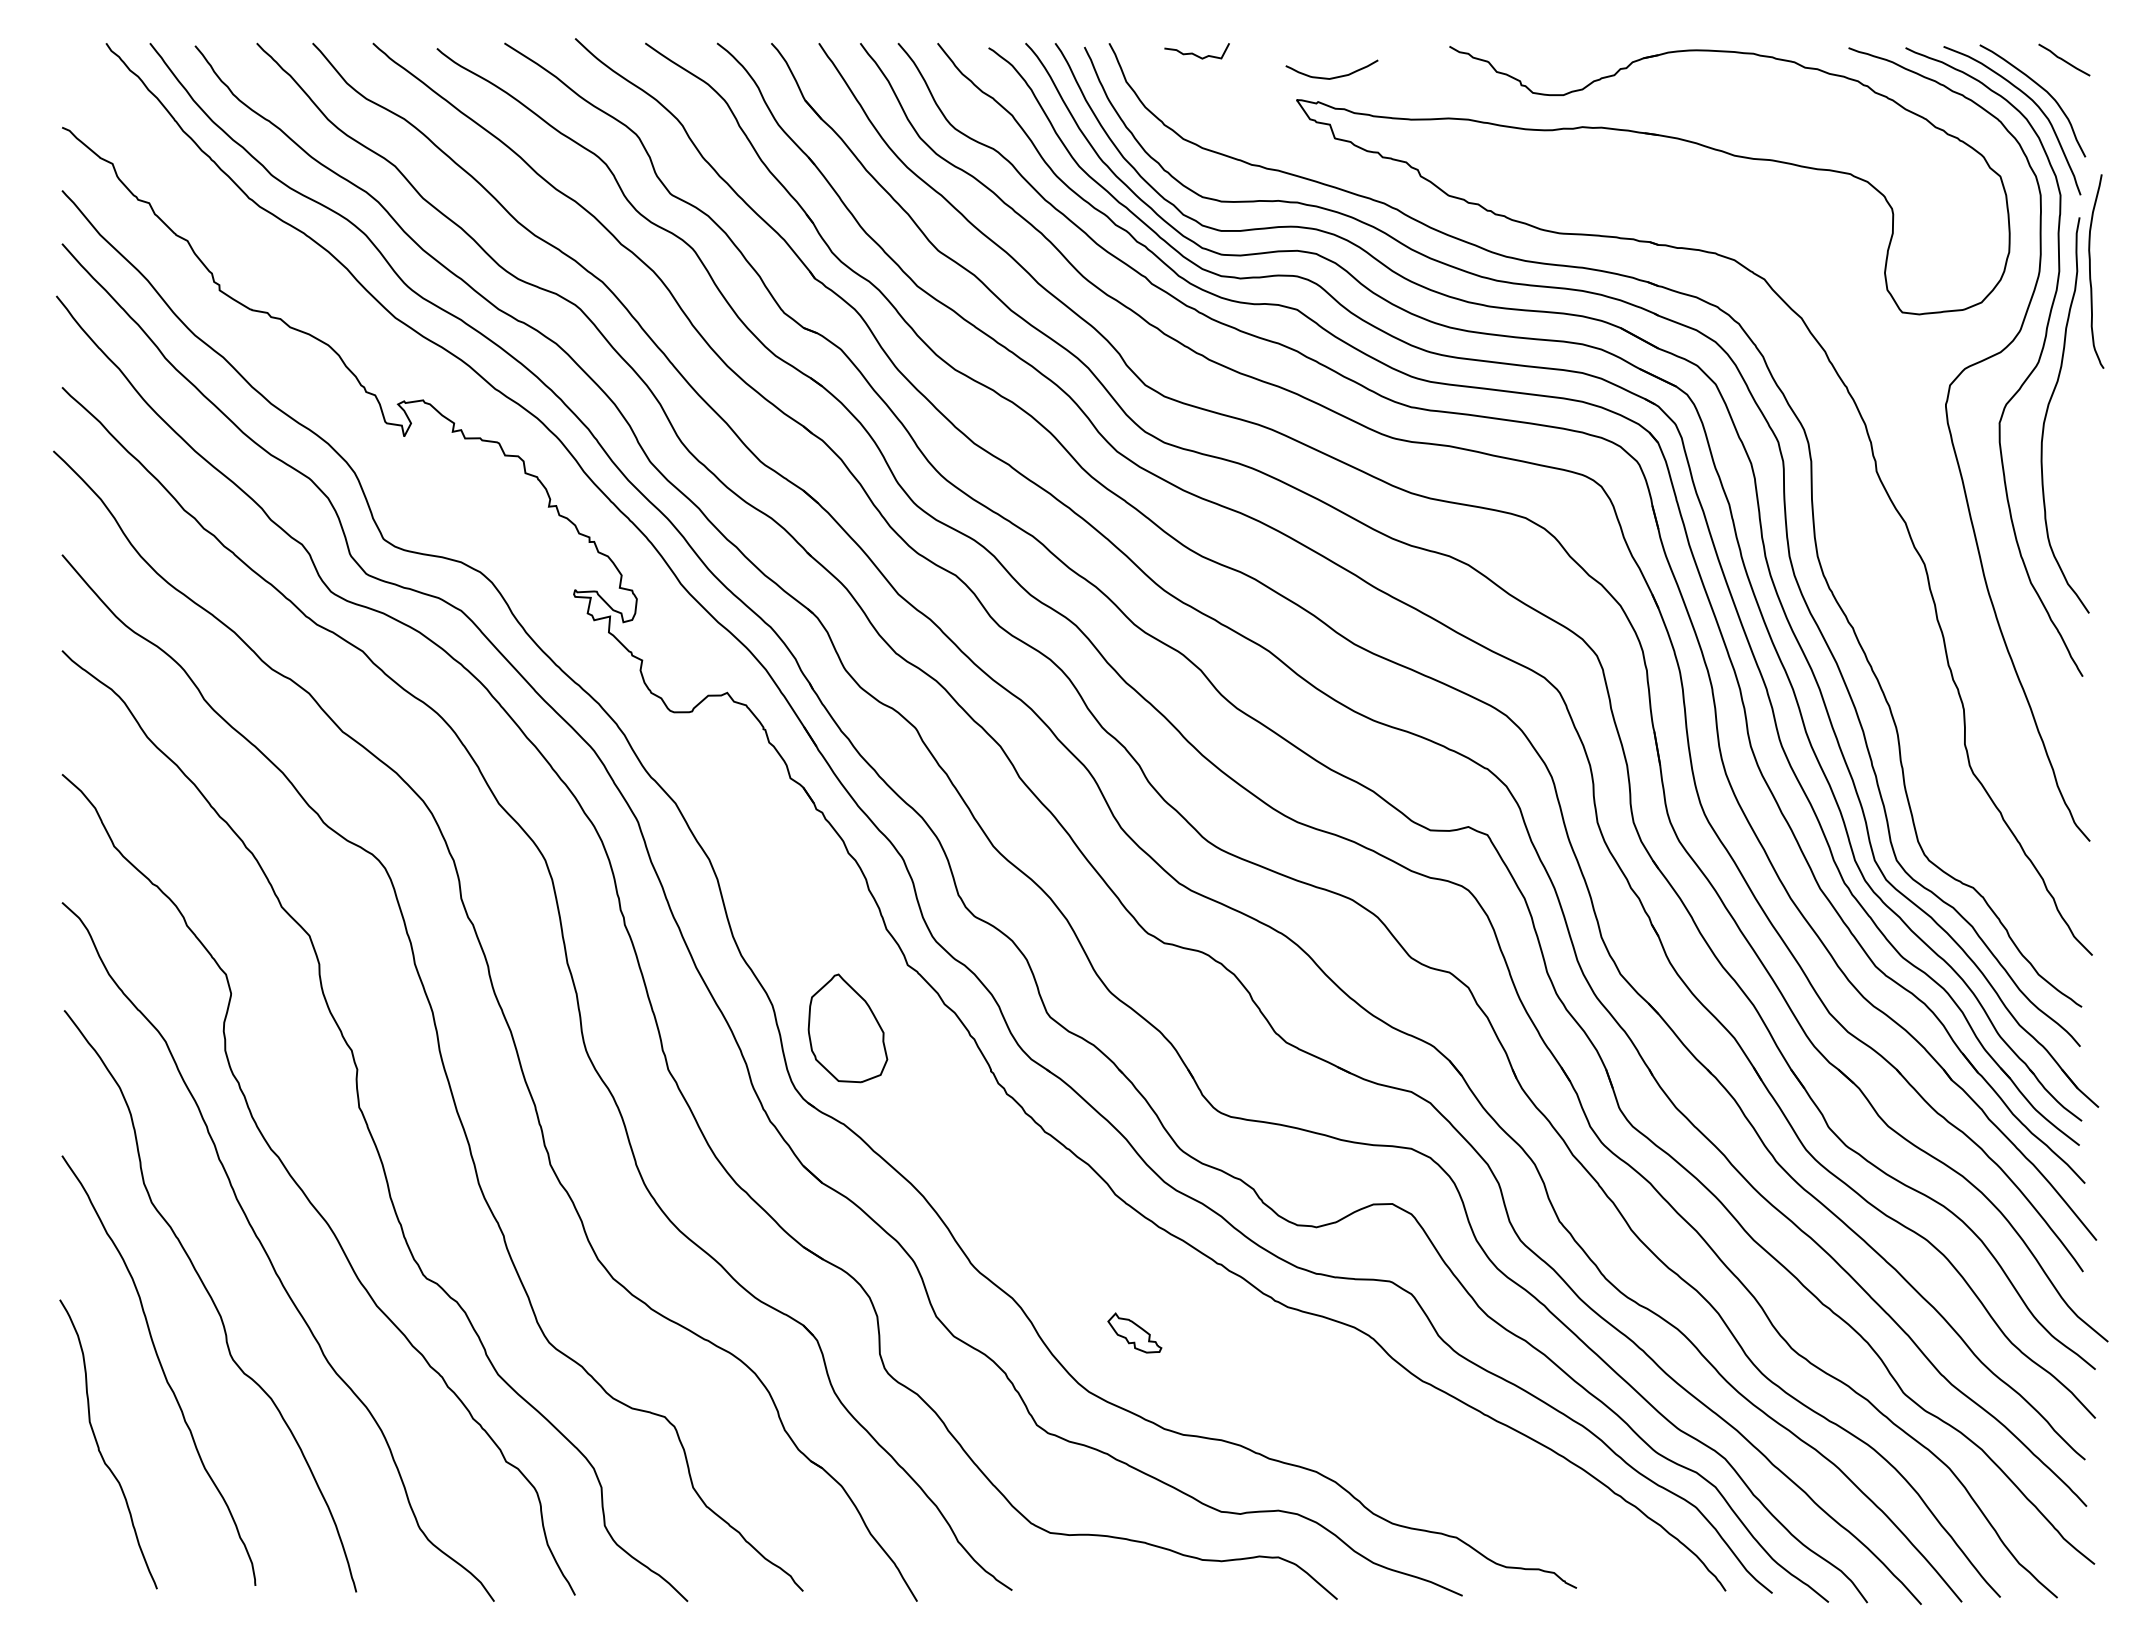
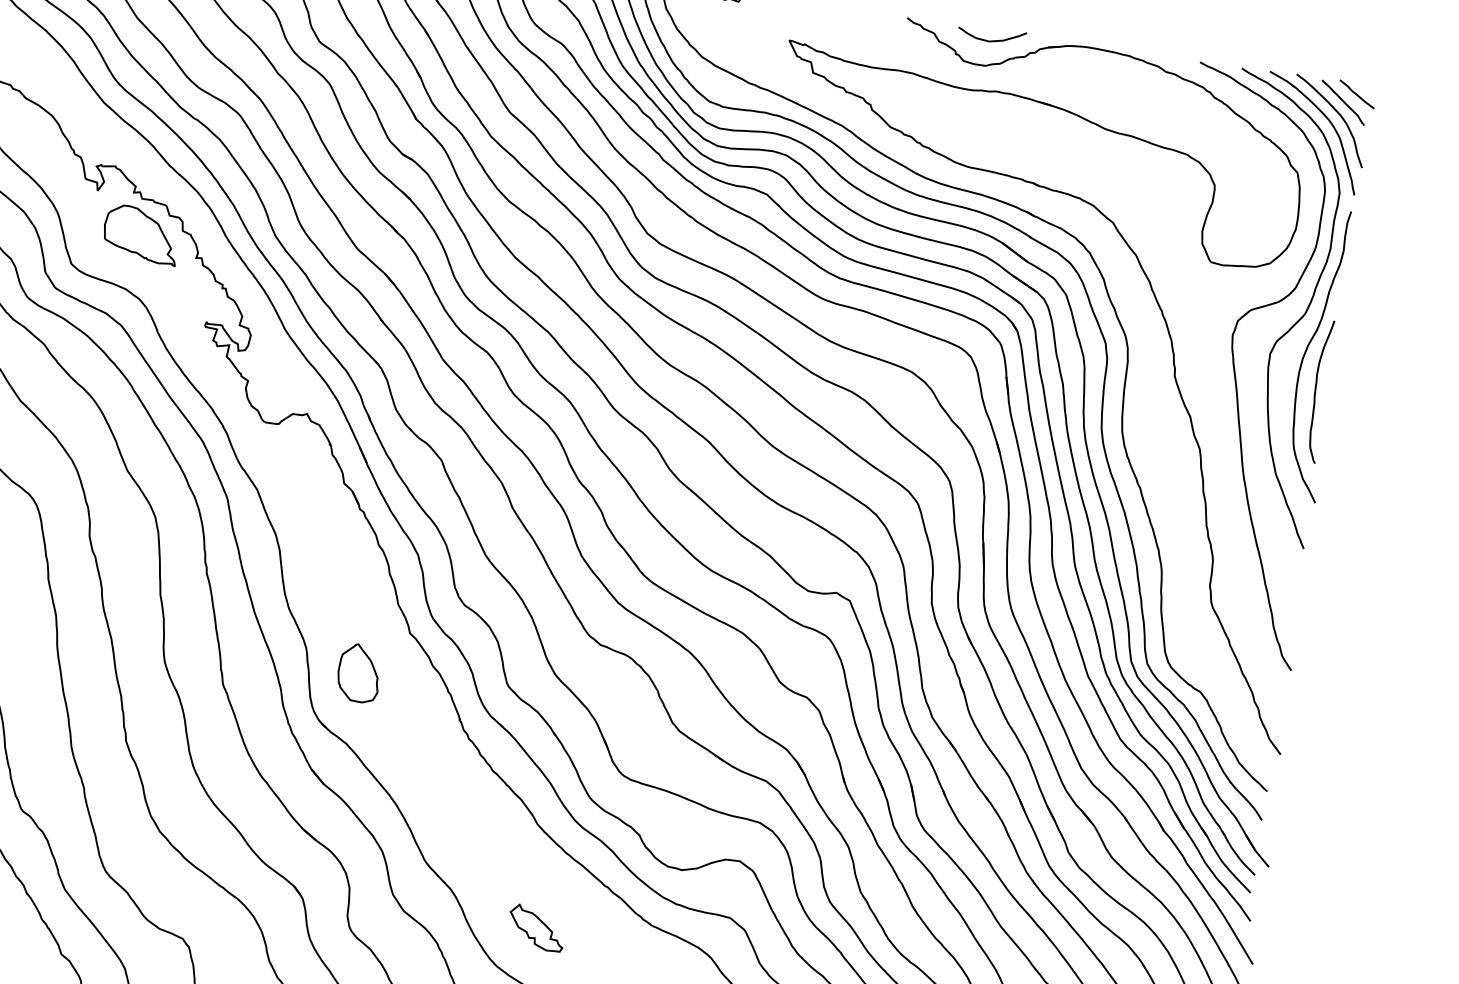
curve: (2047, 73) -> (1343, 102), added
curve: (1331, 77) -> (990, 40), moved
curve: (2090, 271) -> (1315, 390), moved
part: (470, 486) -> (140, 234), added
part: (847, 1027) -> (359, 672), size x0.71
part: (1134, 1332) -> (536, 927), size x1.43

